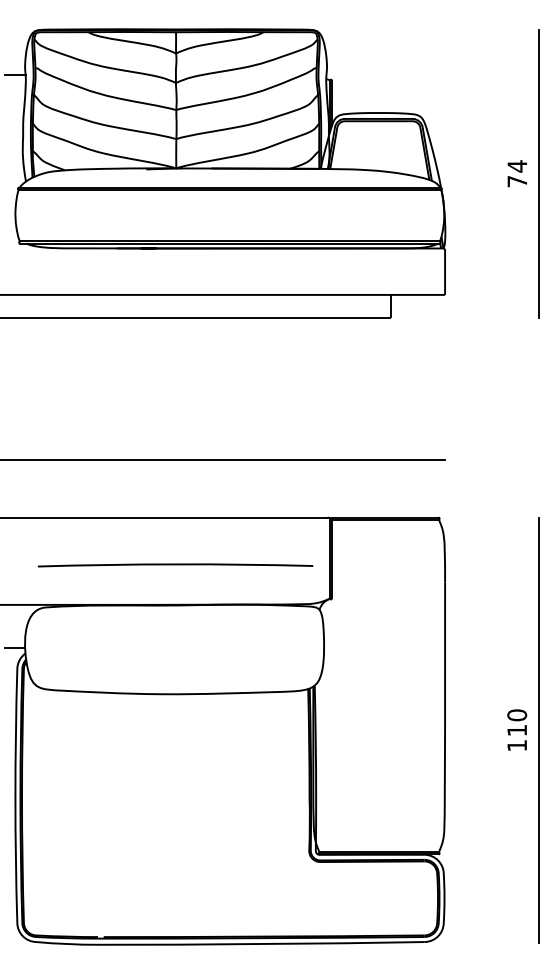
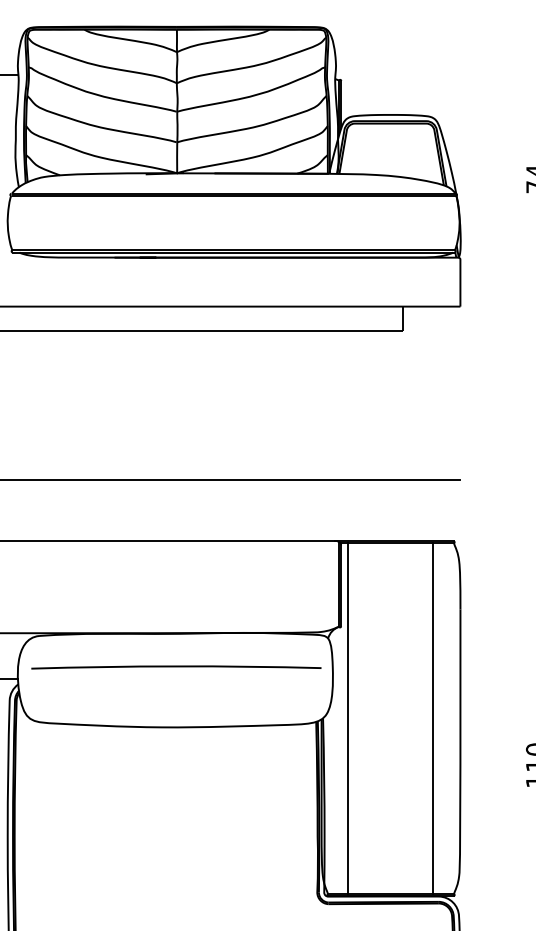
arc: (175, 565) -> (176, 667), moved
line: (338, 685) -> (348, 718), added
line: (419, 685) -> (433, 718), added

